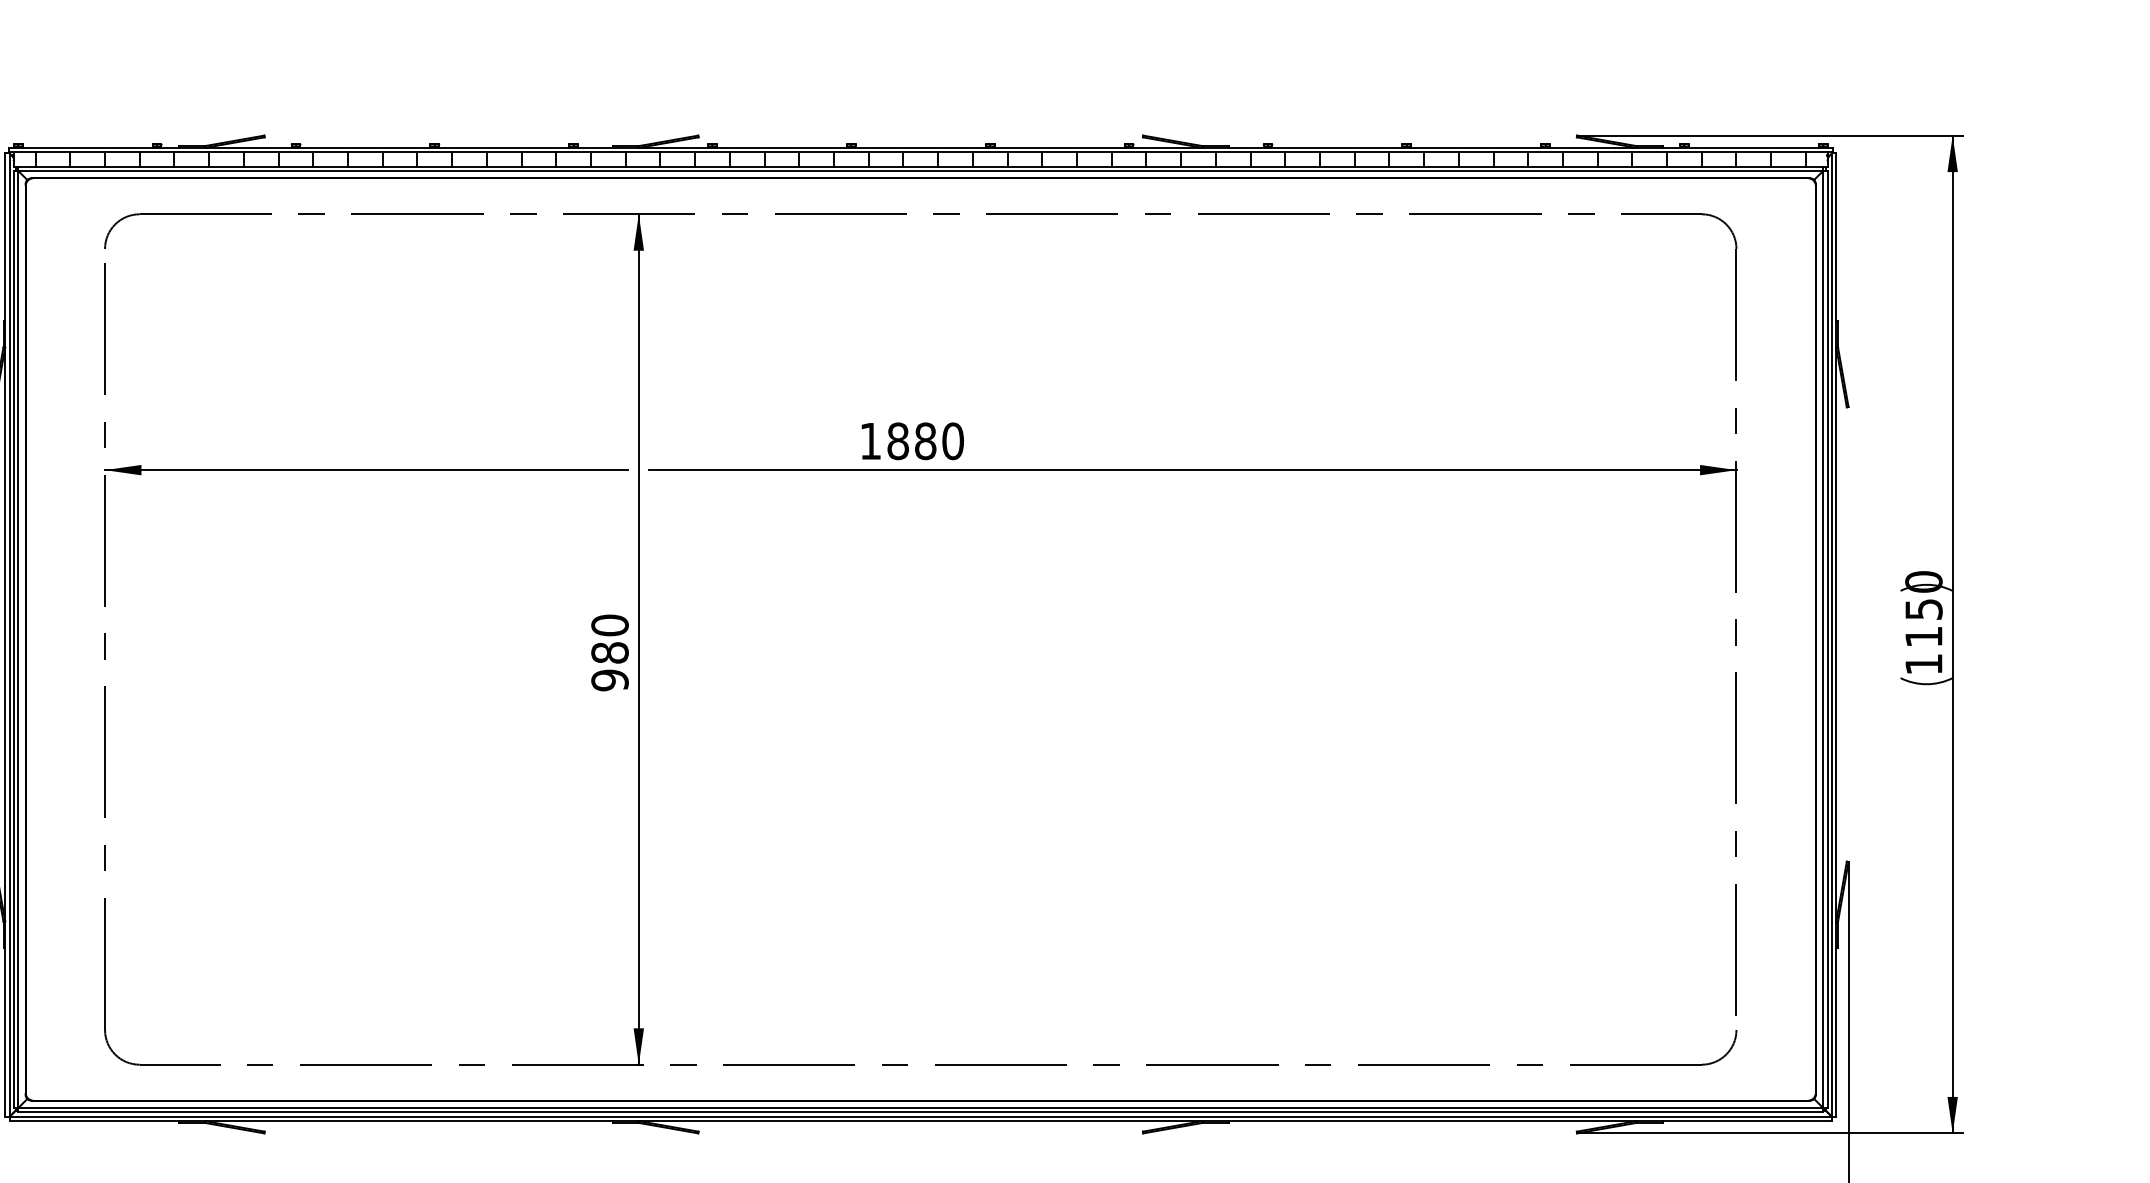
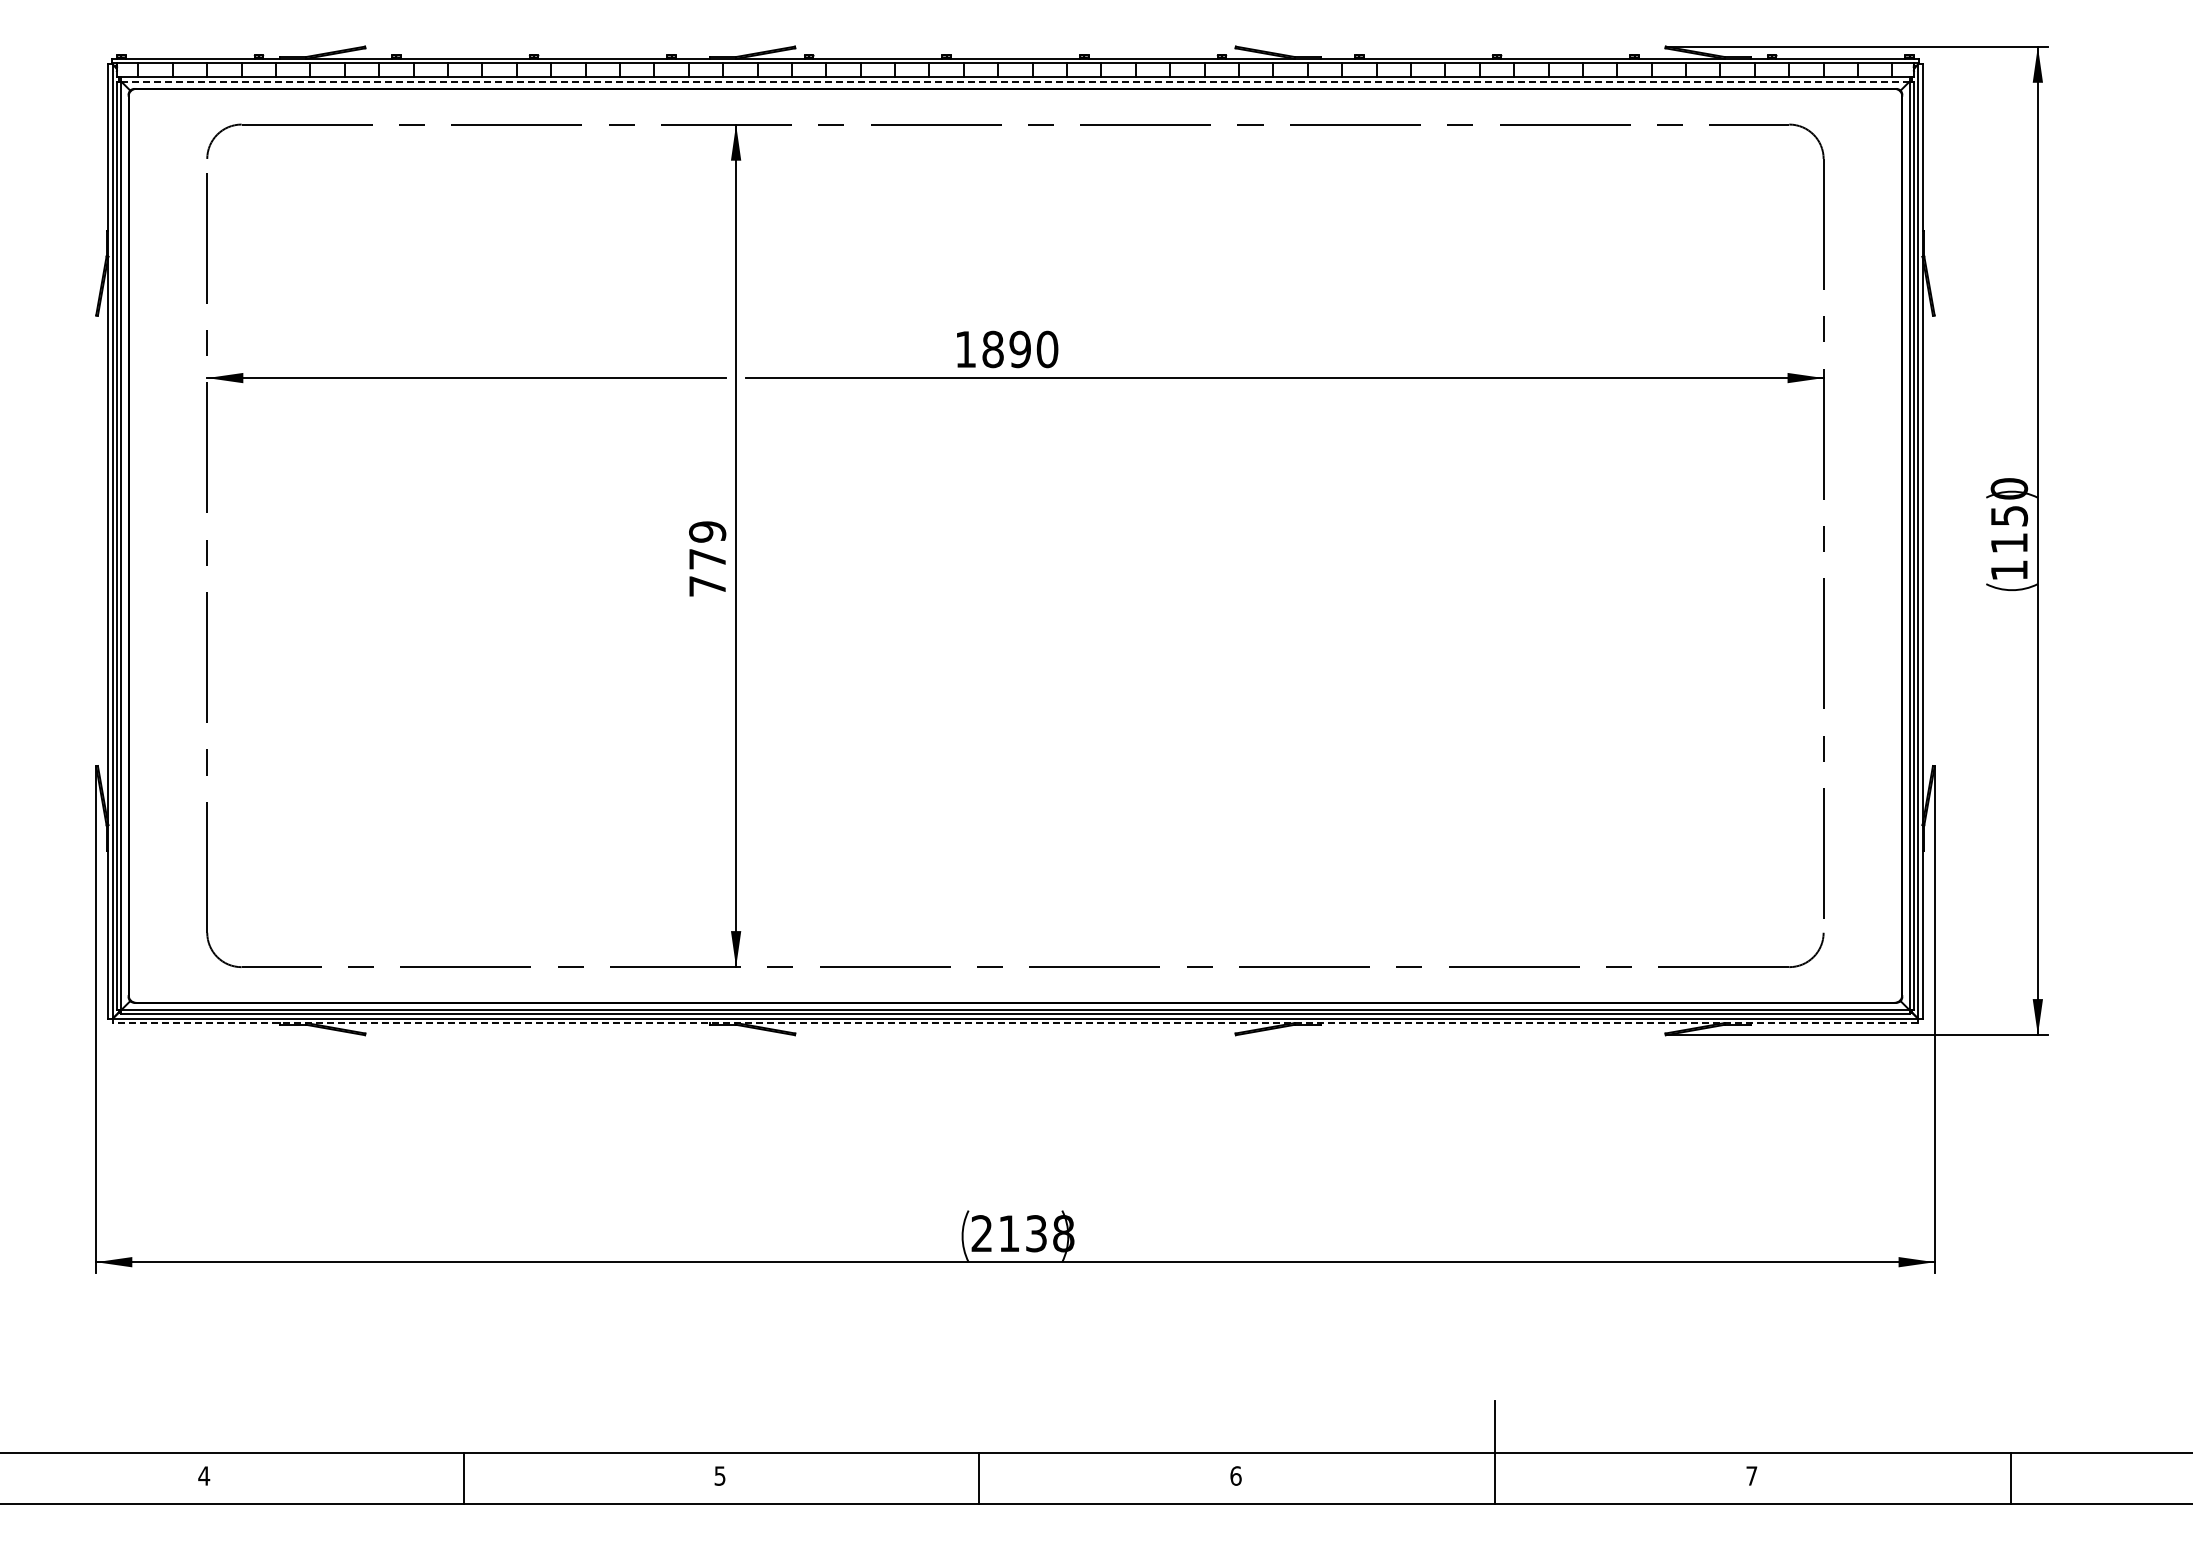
line: (920, 170) -> (1015, 81), solid -> dashed
text: (924, 441) -> (1019, 349), 1880 -> 1890
text: (609, 653) -> (707, 559), 980 -> 779
line: (920, 1121) -> (1015, 1023), solid -> dashed

